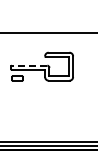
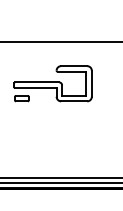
line: (29, 65) -> (36, 82), dashed -> solid

